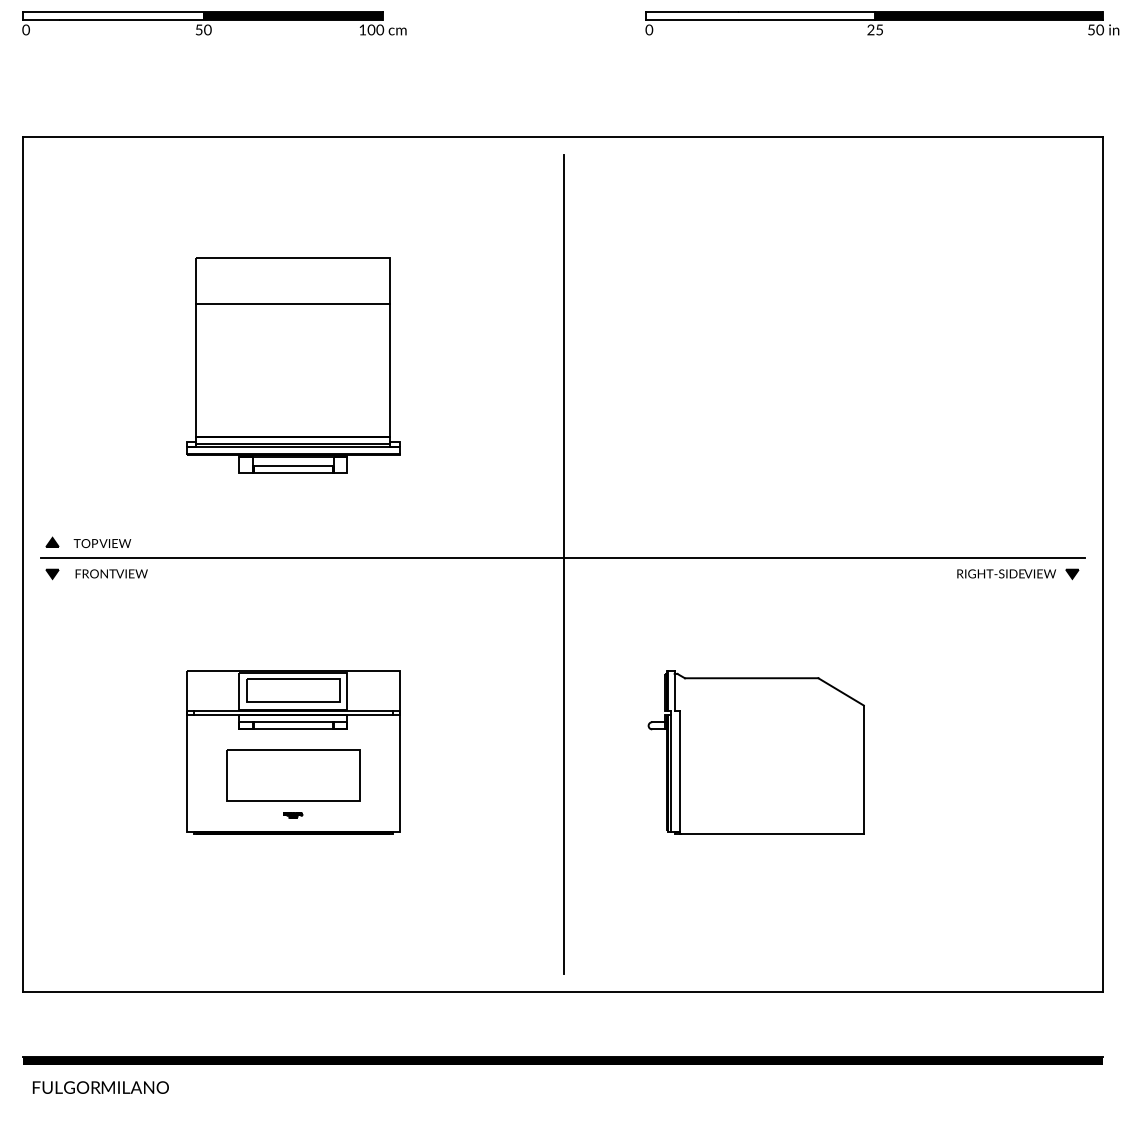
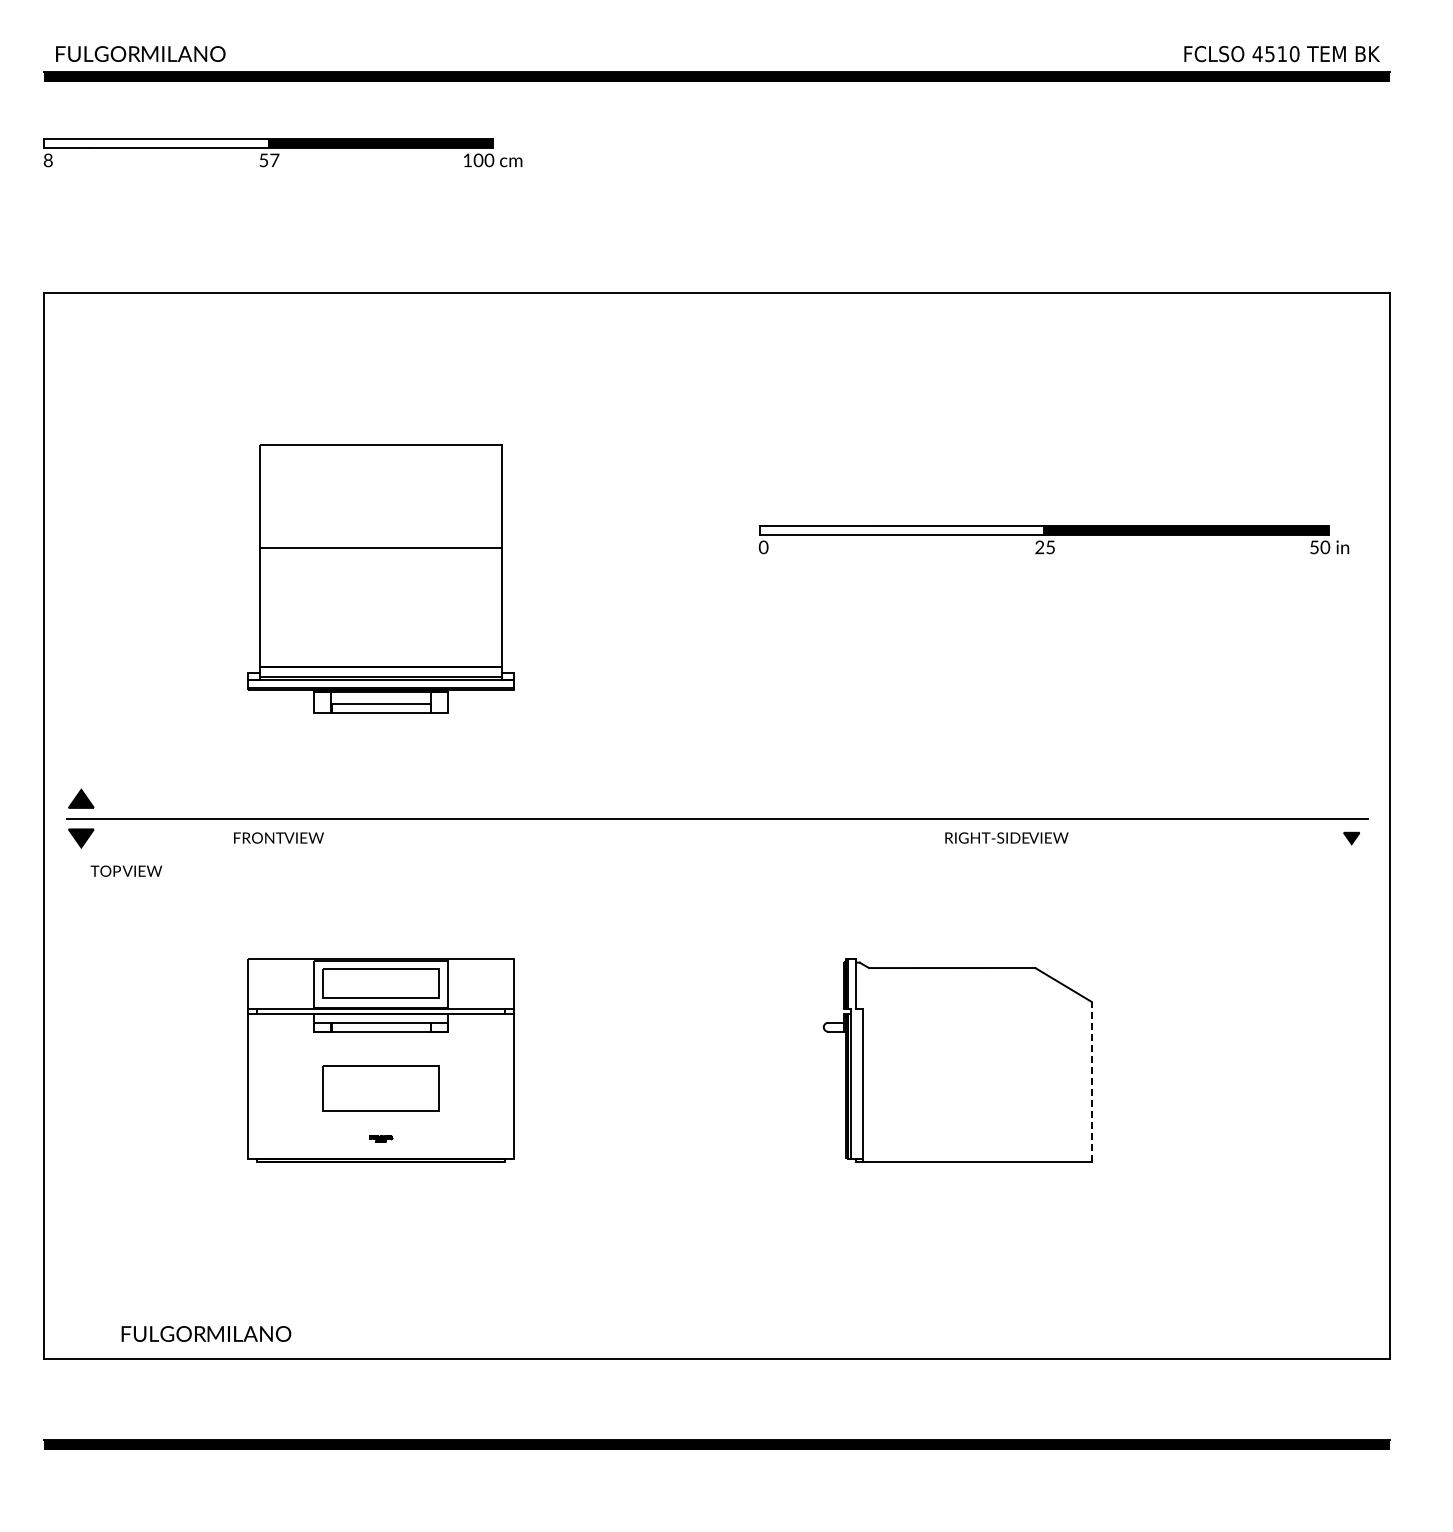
part: (881, 23) -> (1053, 539), moved
text: (26, 30) -> (48, 160), 0 -> 8
text: (207, 30) -> (274, 160), 50 -> 57
line: (292, 303) -> (380, 548), moved
part: (51, 542) -> (80, 798), size x1.6
text: (101, 542) -> (125, 870), moved
line: (563, 563) -> (717, 825), removed
text: (111, 573) -> (278, 837), moved
text: (1006, 573) -> (1006, 837), moved
part: (51, 574) -> (80, 838), size x1.6
line: (863, 769) -> (1091, 1081), solid -> dashed
part: (292, 774) -> (380, 1088), size x0.7
text: (100, 1087) -> (206, 1333), moved

